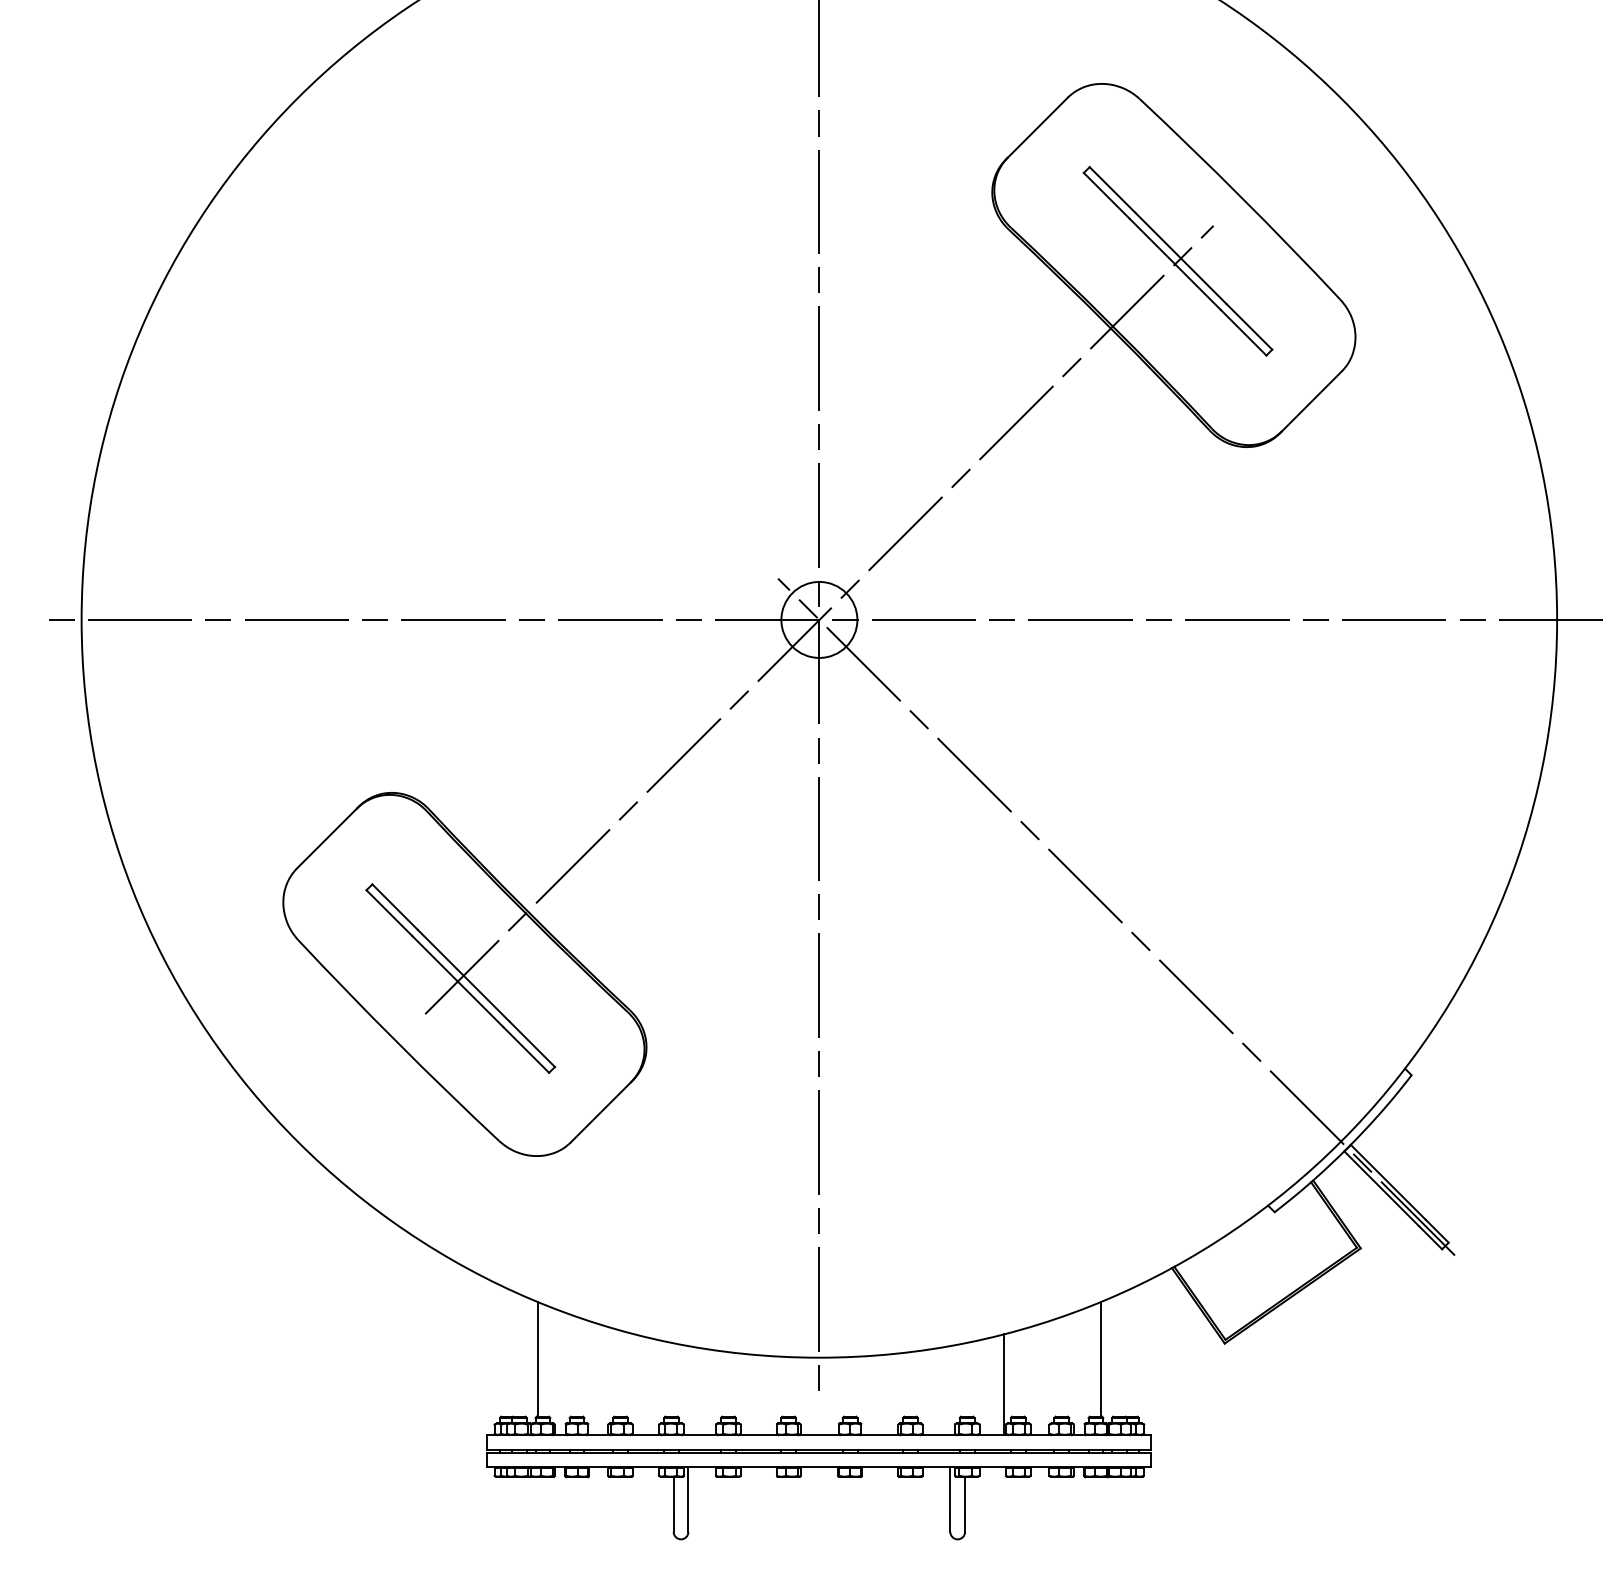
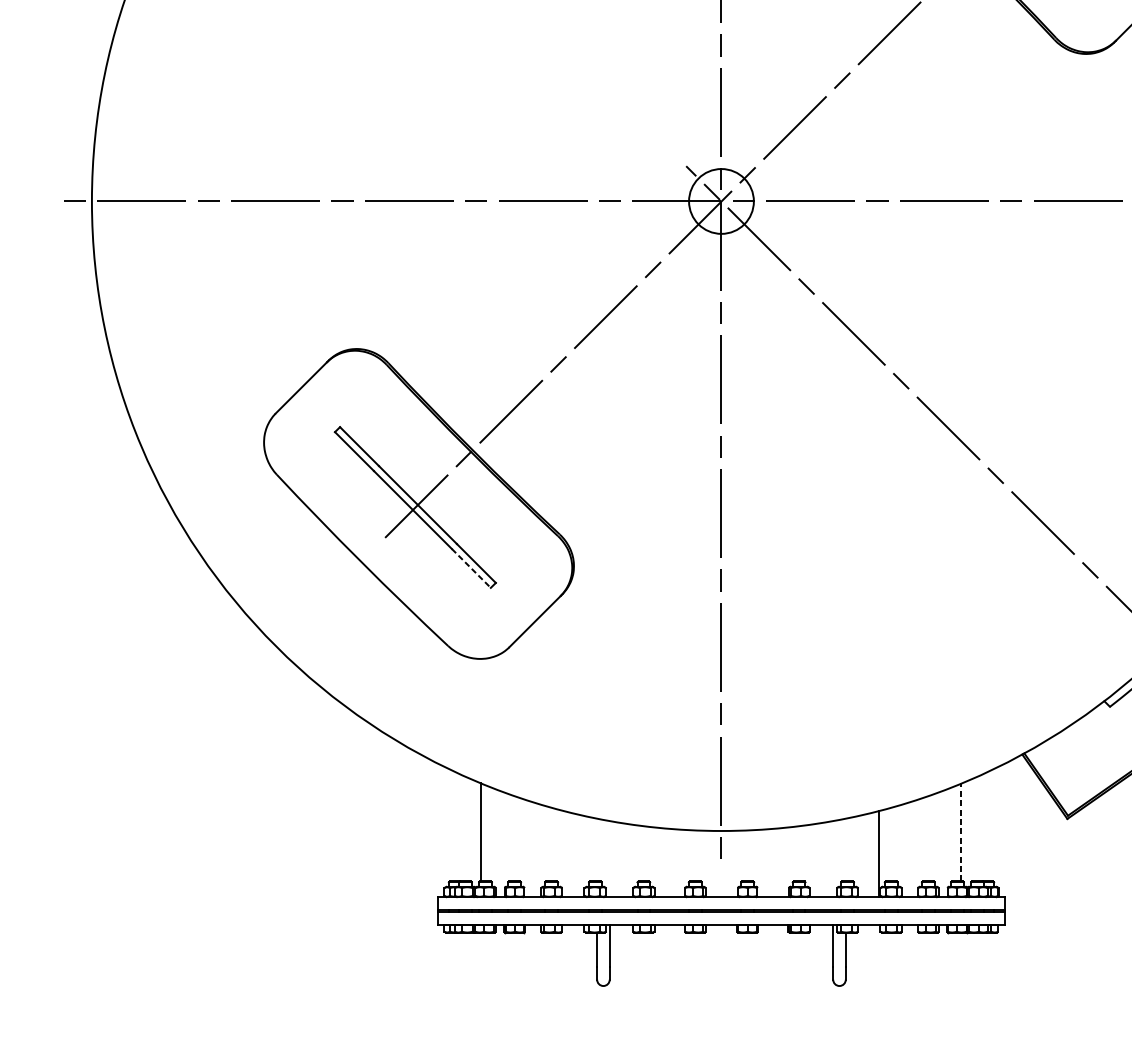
line: (526, 1050) -> (471, 568), solid -> dashed
line: (1100, 1358) -> (961, 831), solid -> dashed

